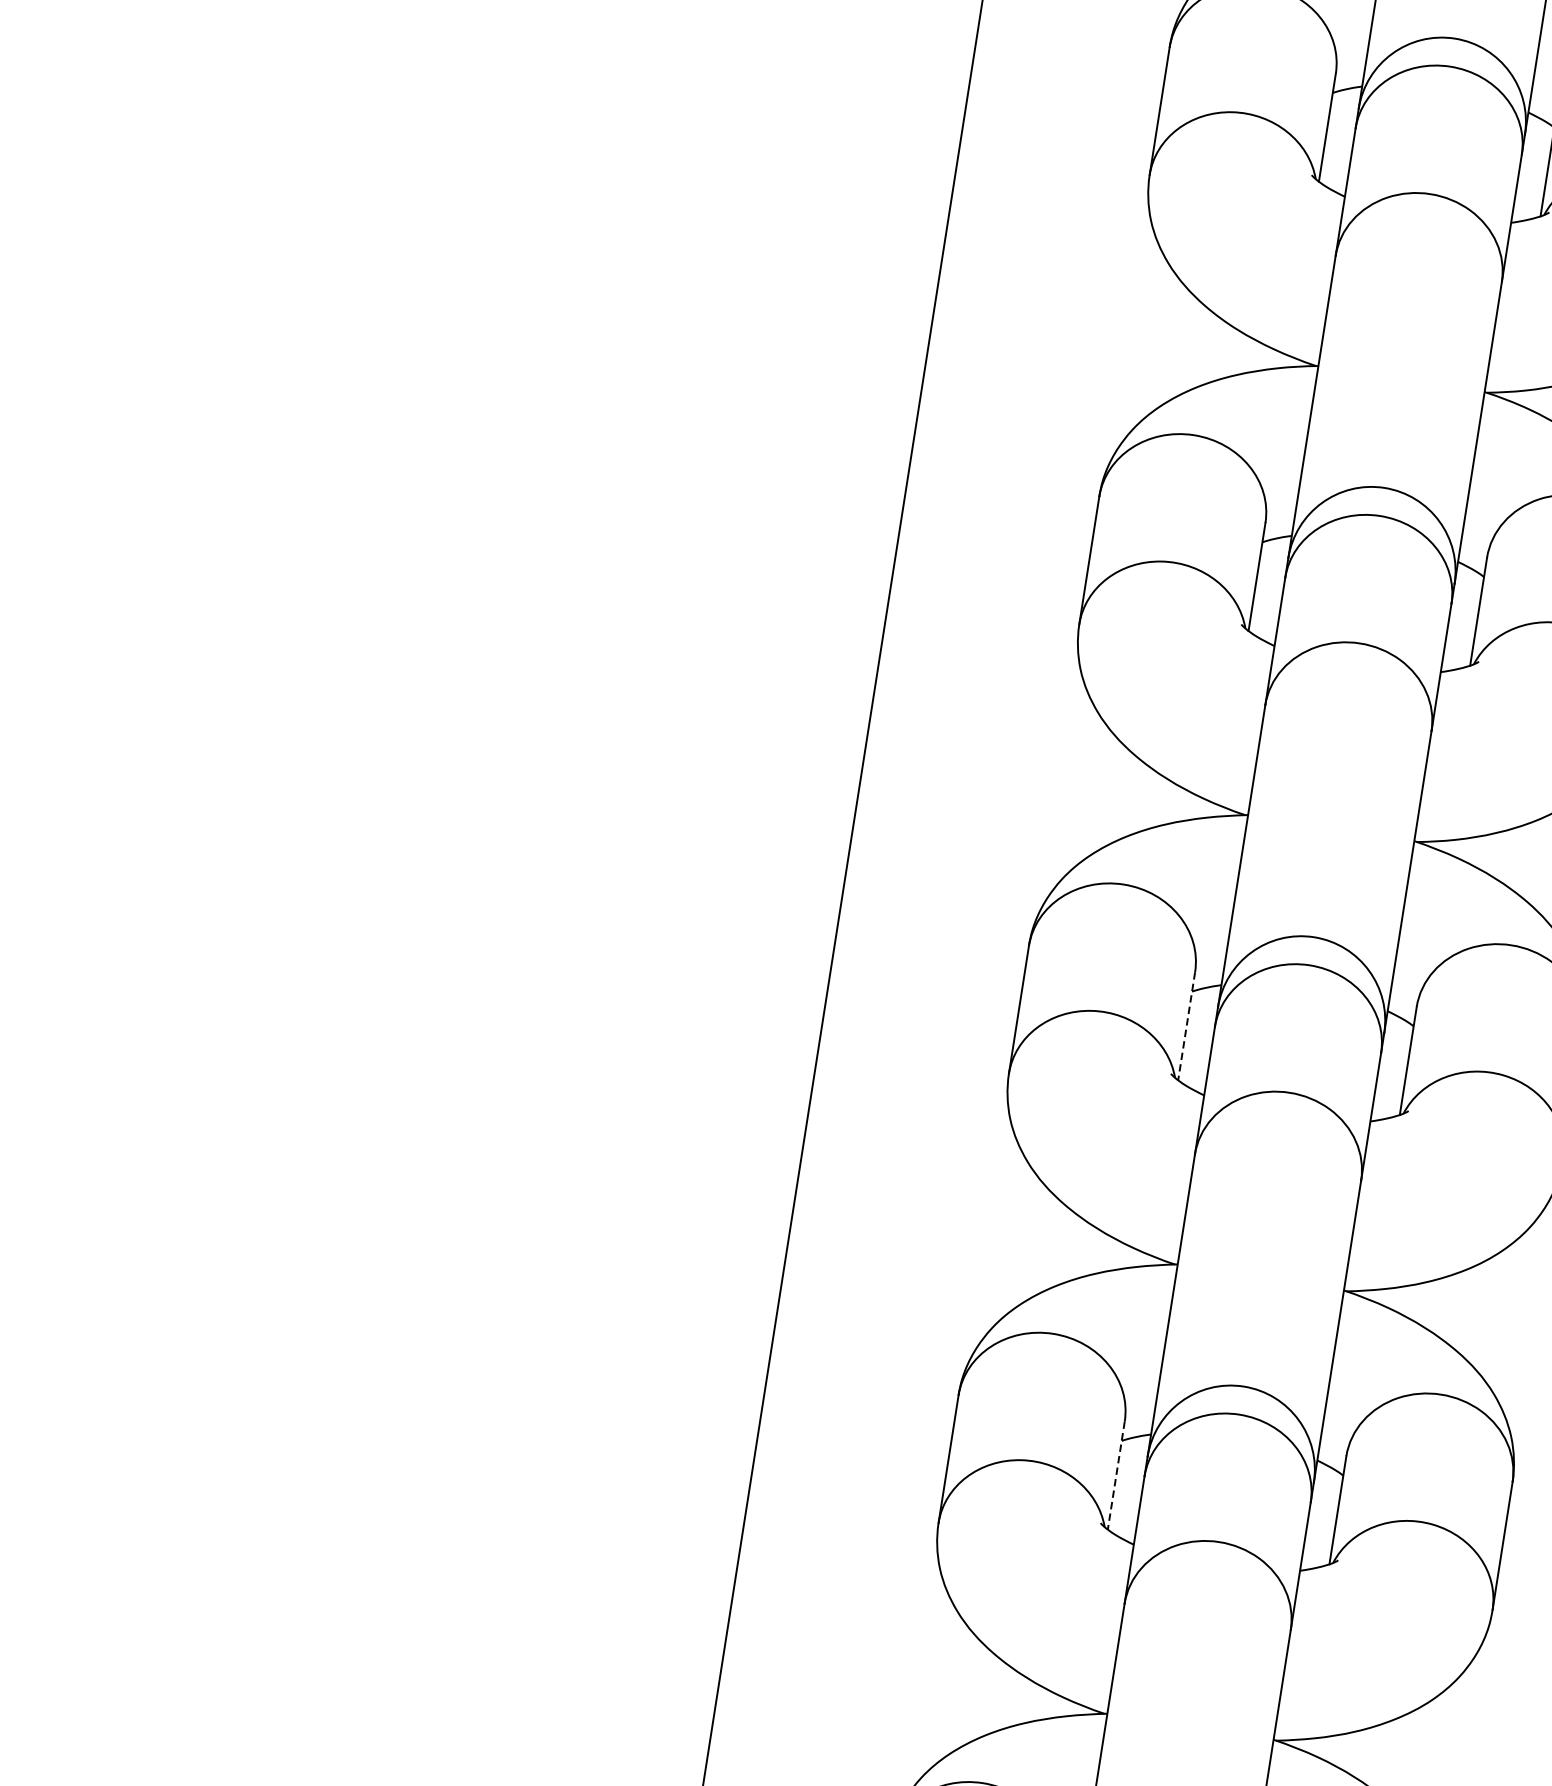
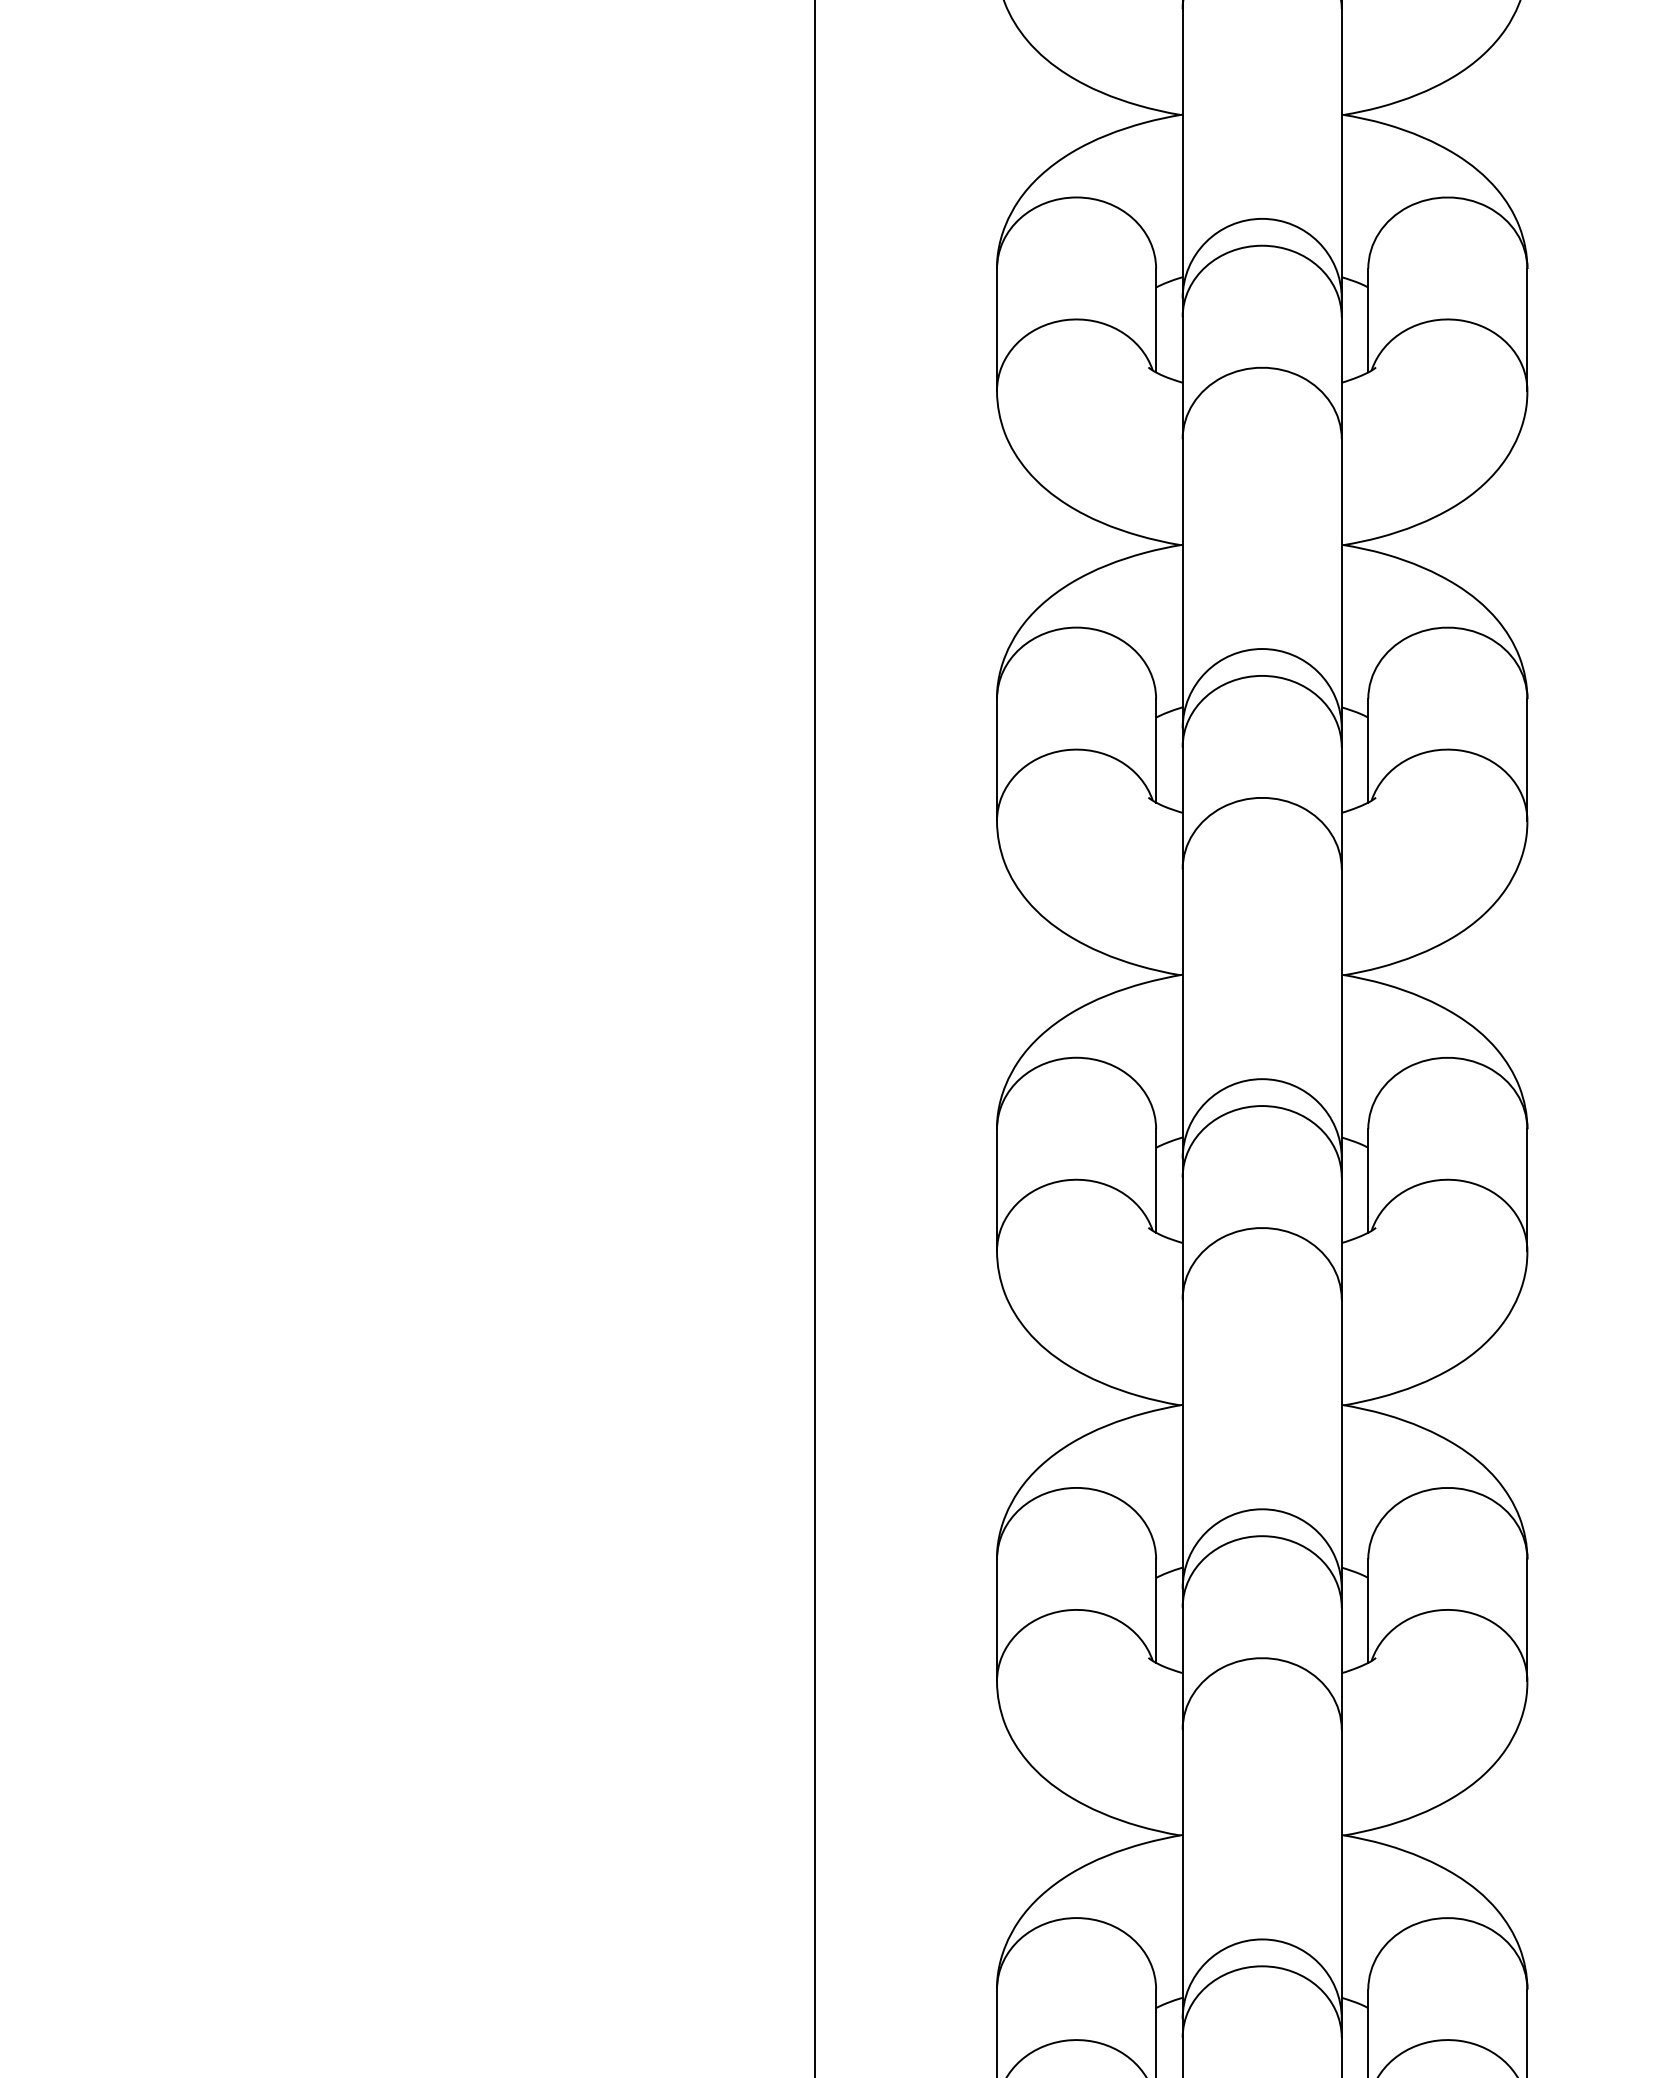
line: (1187, 1025) -> (1156, 1180), dashed -> solid
line: (1116, 1476) -> (1156, 1611), dashed -> solid

